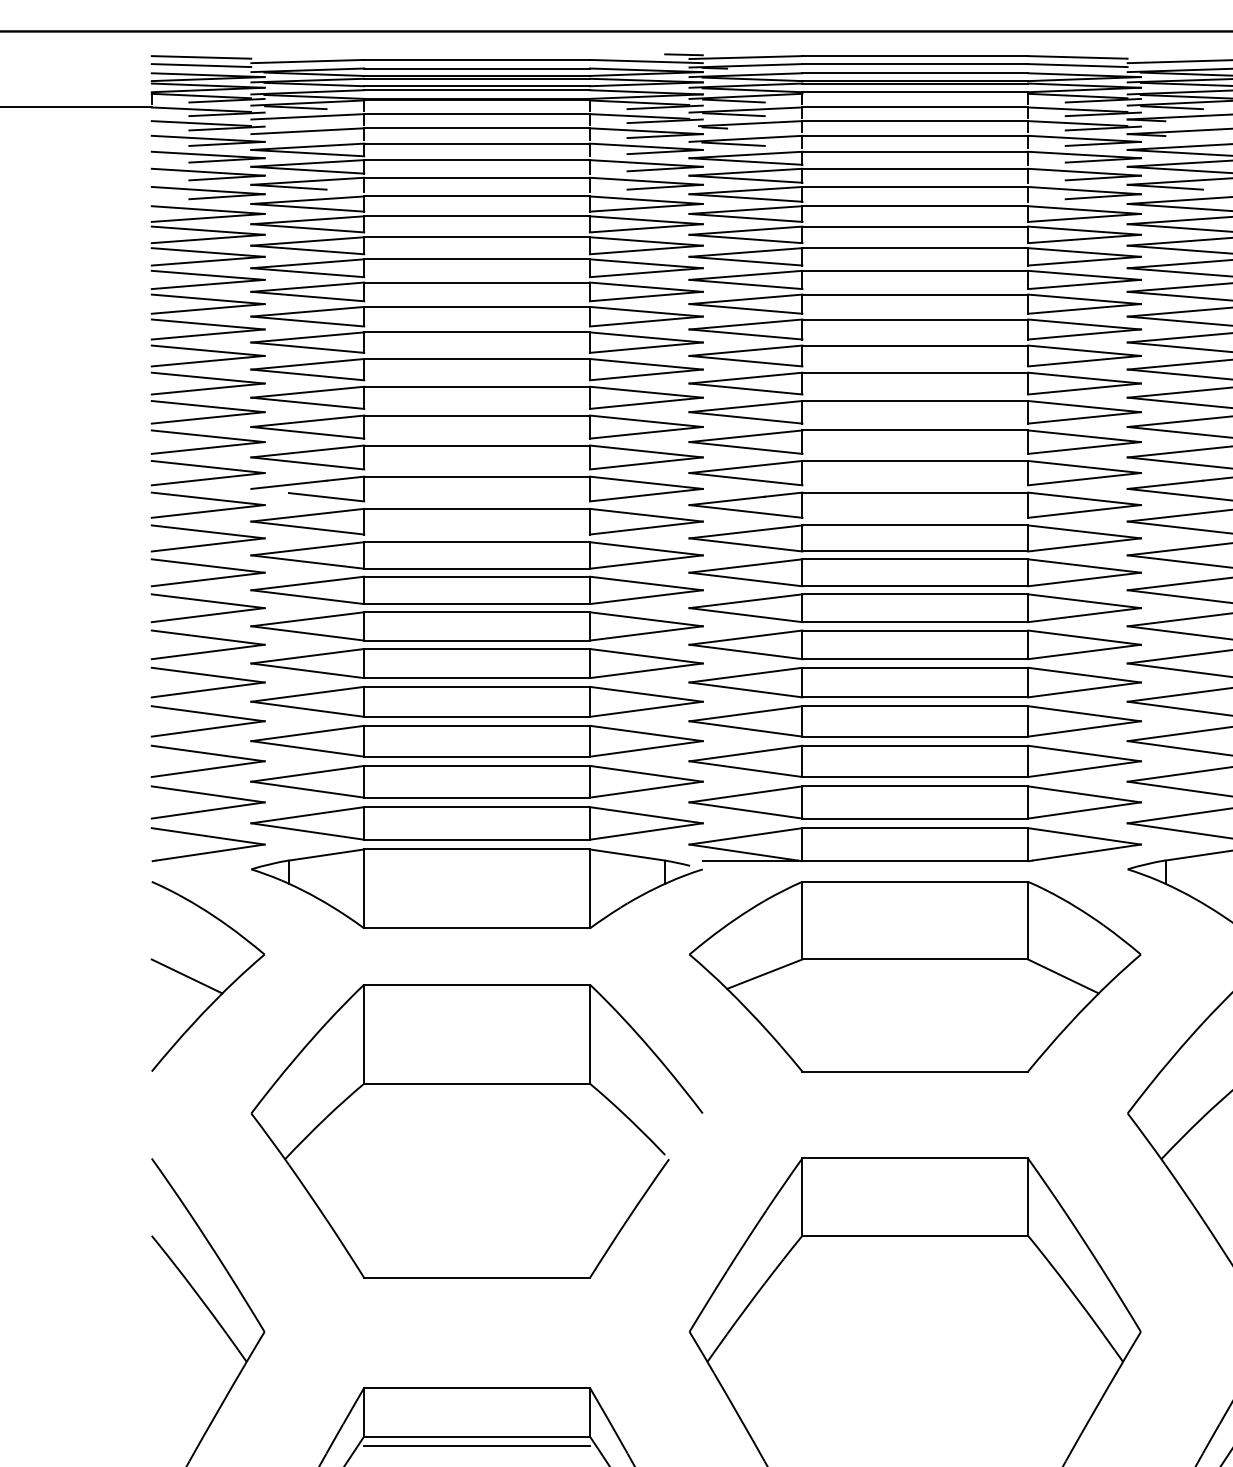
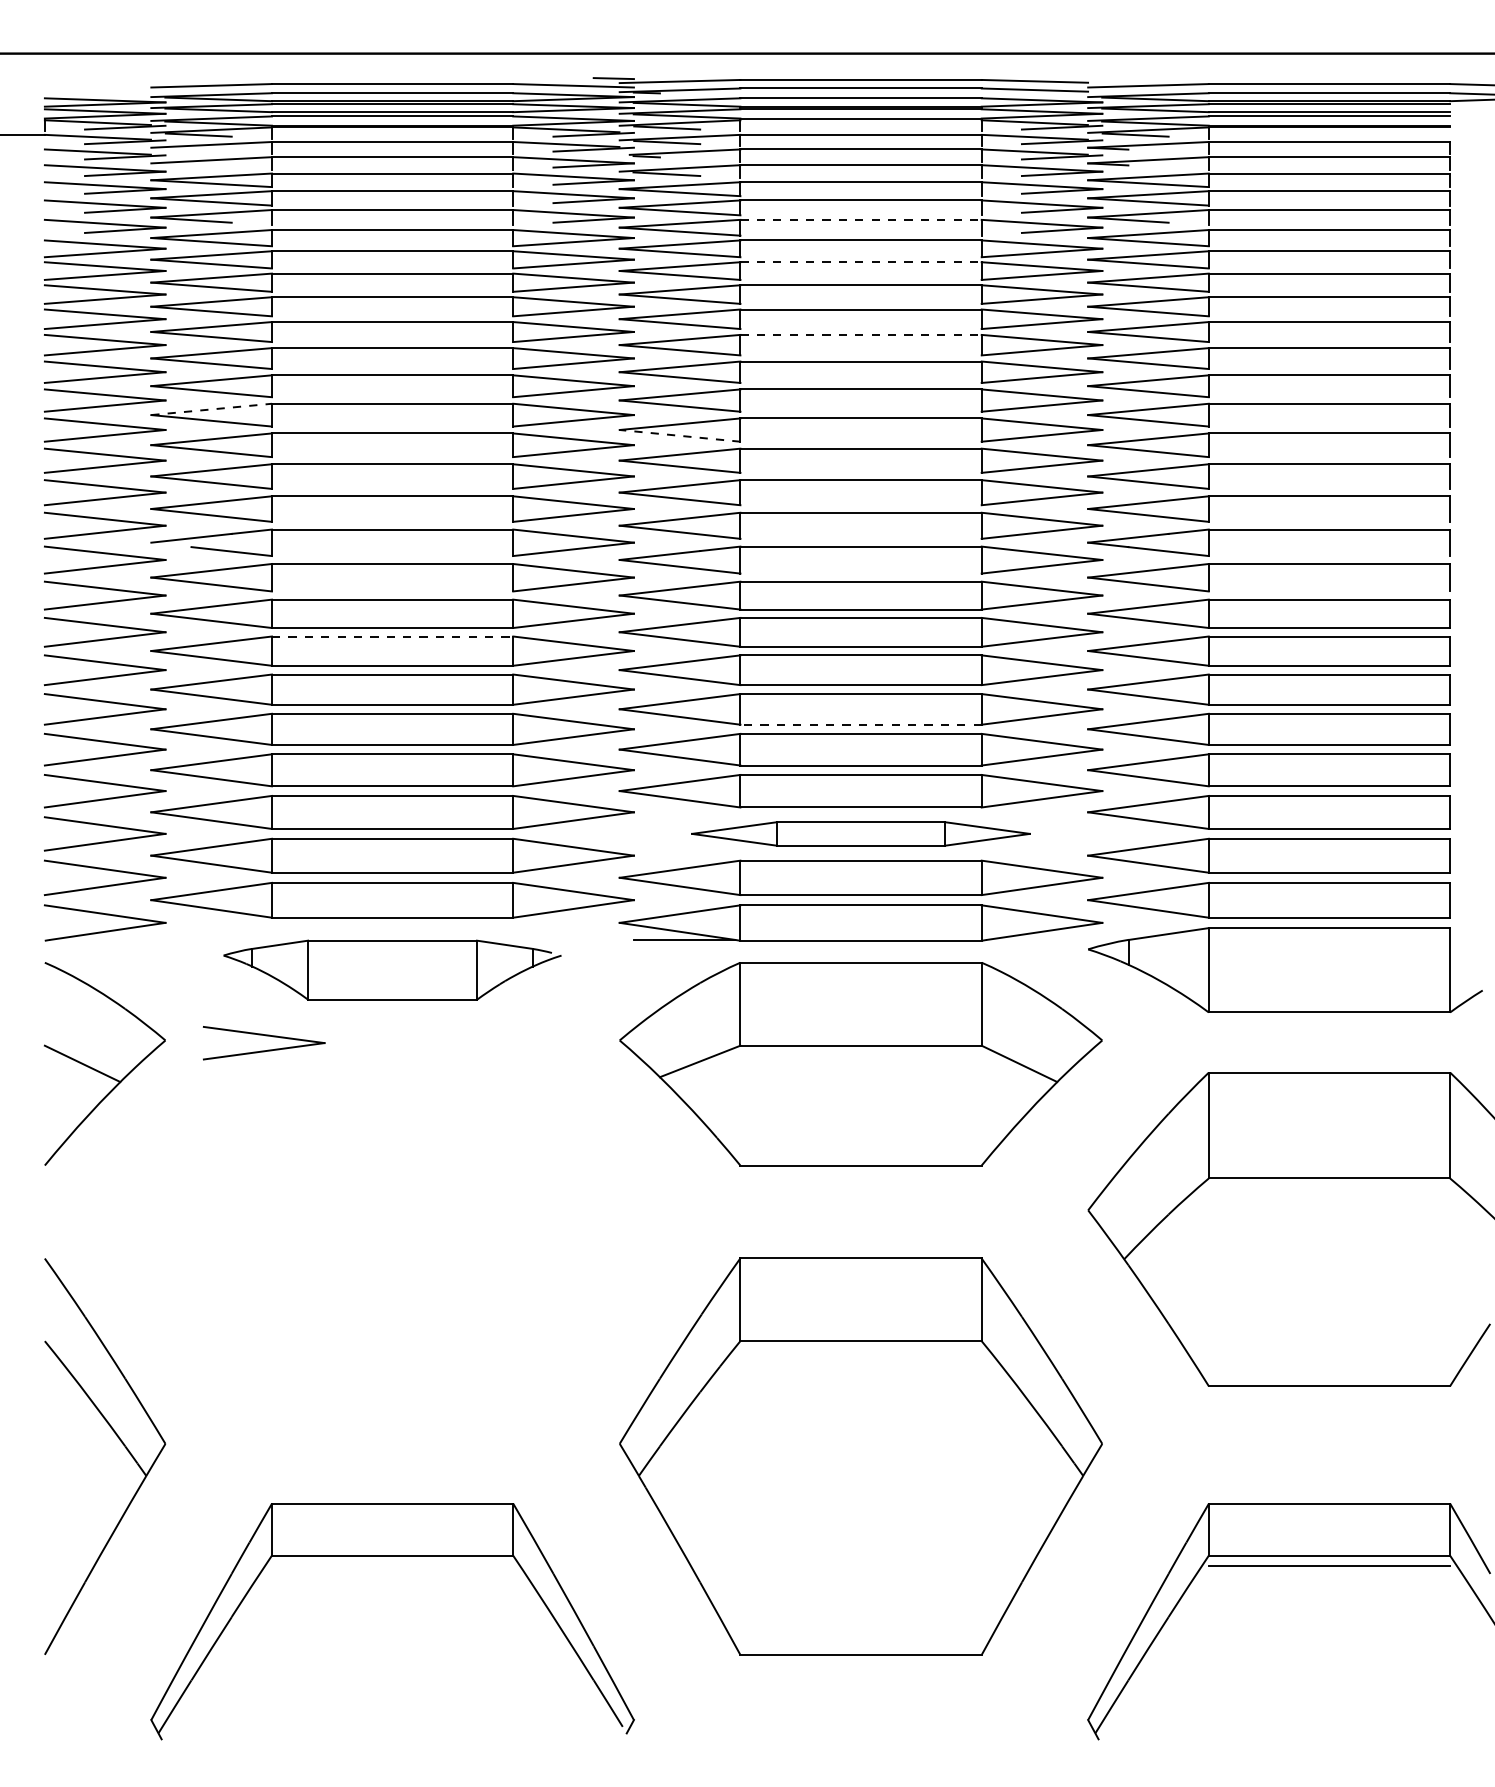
line: (201, 56) -> (97, 80), removed
line: (201, 65) -> (97, 89), removed
line: (915, 186) -> (861, 219), solid -> dashed
line: (915, 226) -> (861, 262), solid -> dashed
line: (915, 294) -> (861, 334), solid -> dashed
line: (307, 364) -> (211, 409), solid -> dashed
line: (746, 388) -> (680, 435), solid -> dashed
line: (476, 576) -> (392, 636), solid -> dashed
line: (915, 659) -> (861, 724), solid -> dashed
part: (914, 760) -> (860, 833), size x0.7
part: (476, 888) -> (392, 969), size x0.7
part: (356, 963) -> (263, 1050), added
part: (476, 1083) -> (392, 1178), removed
line: (476, 1446) -> (392, 1566), removed

